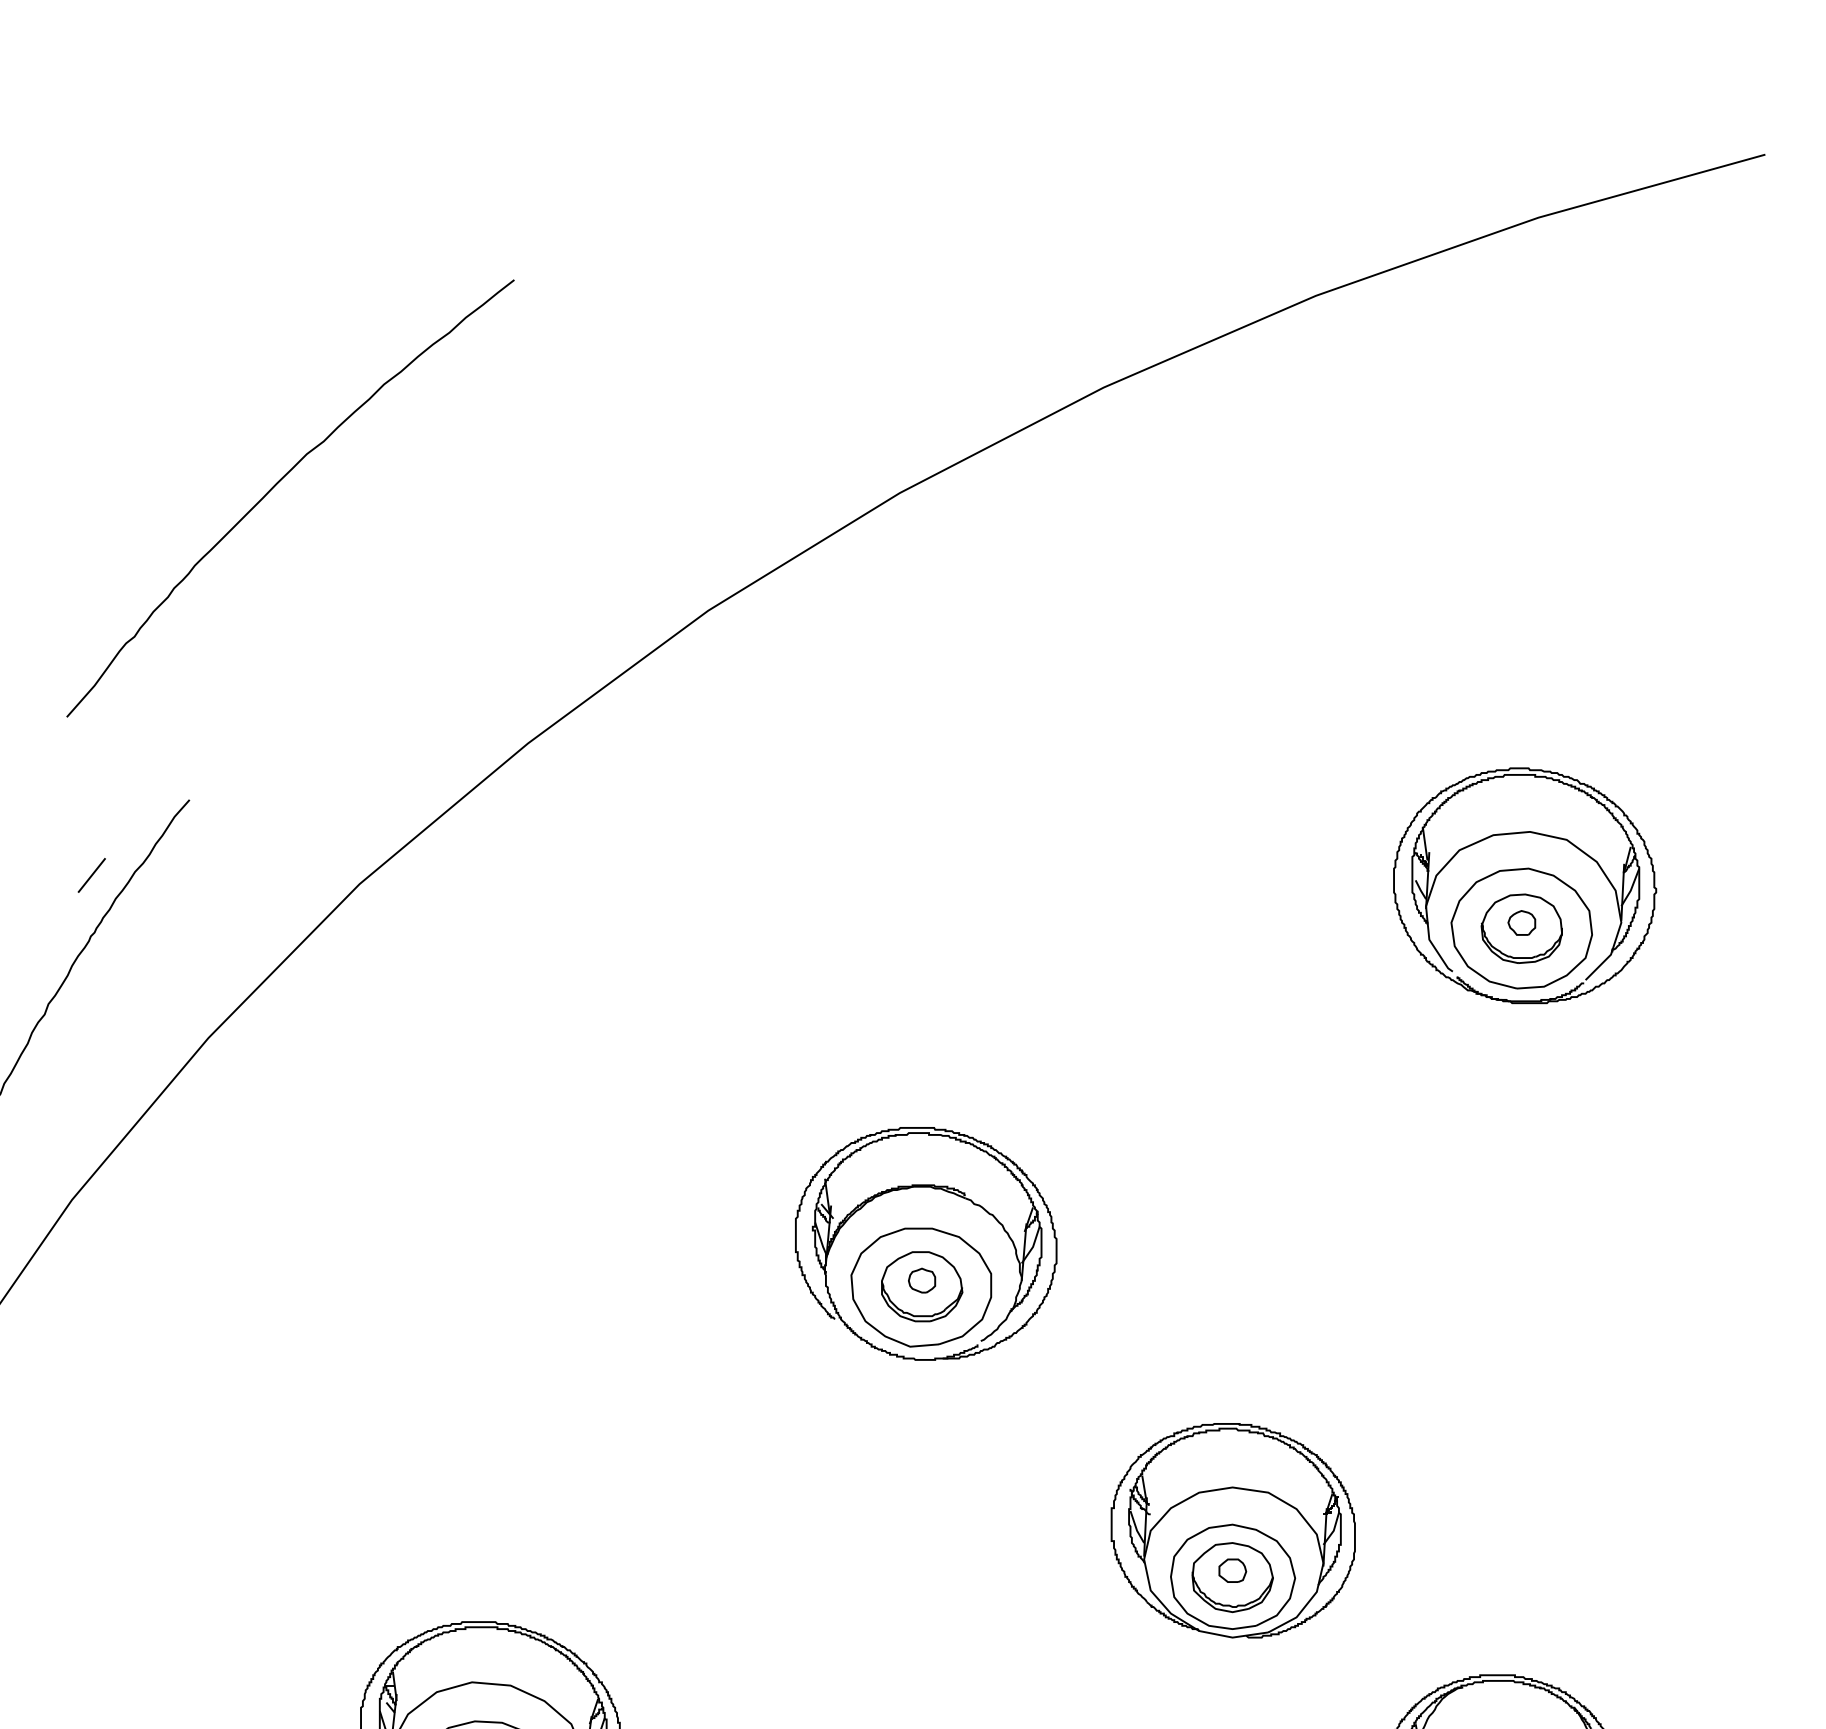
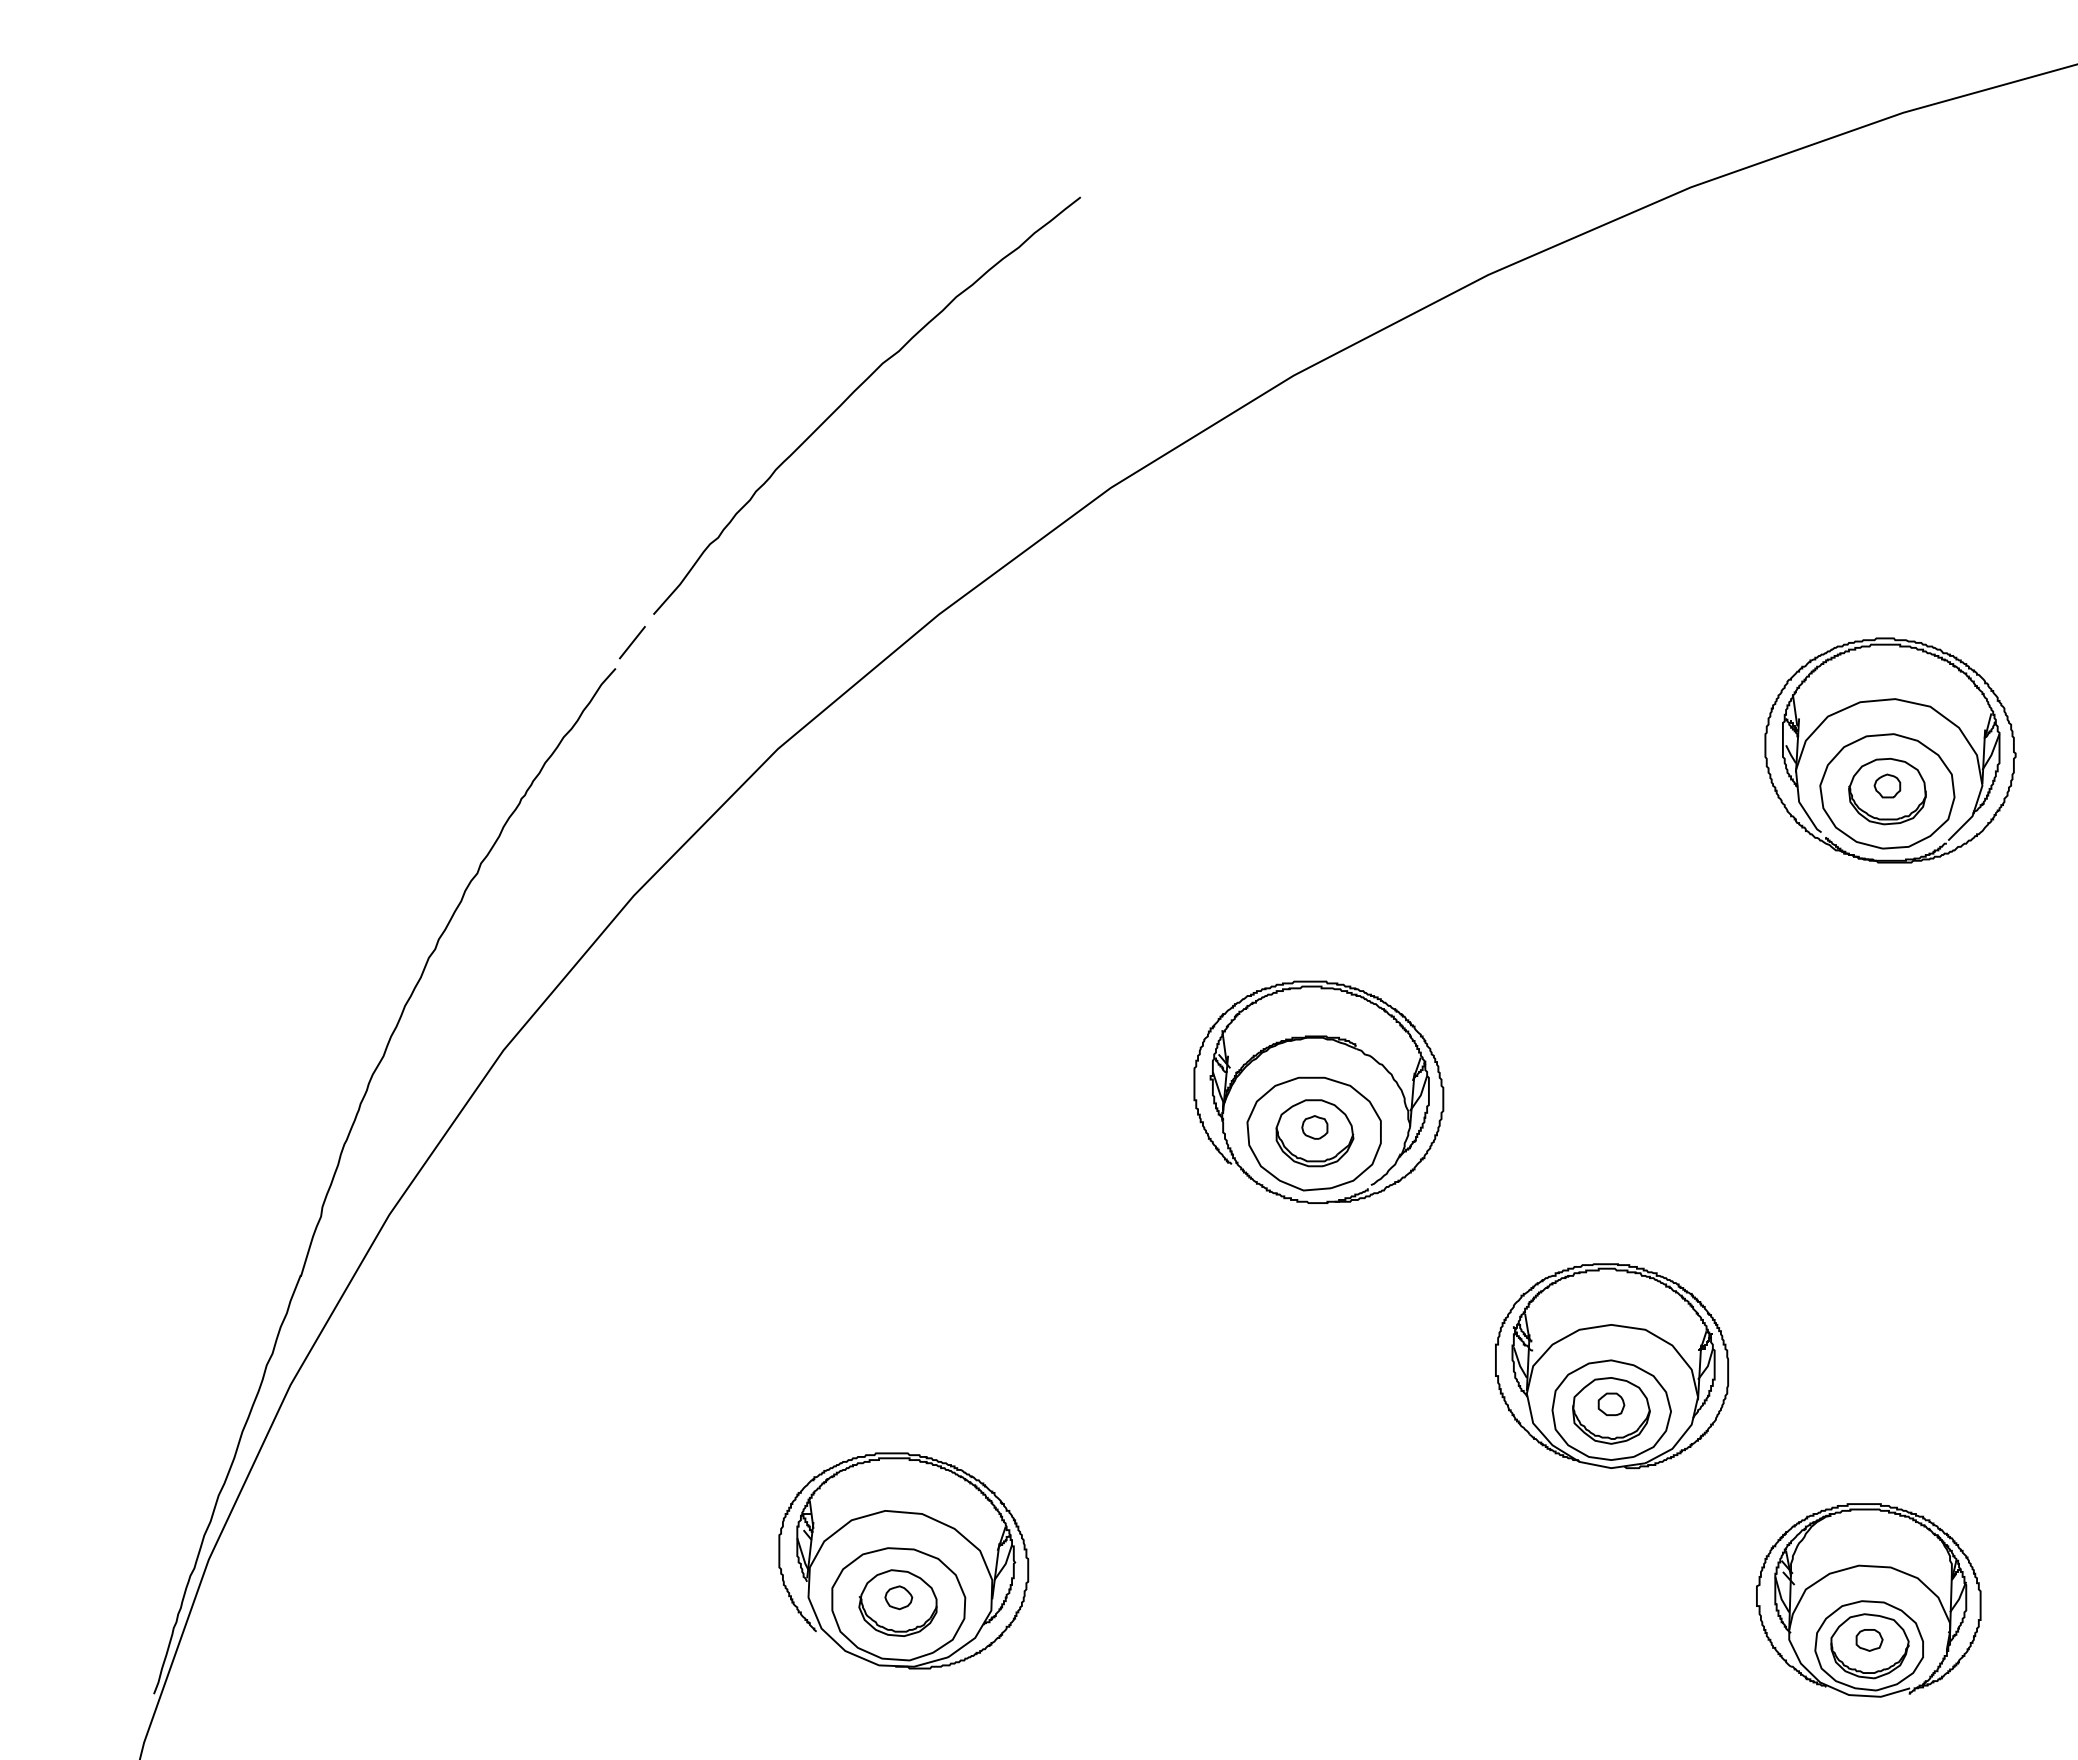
curve: (277, 484) -> (854, 392), moved
line: (90, 875) -> (631, 642), moved

